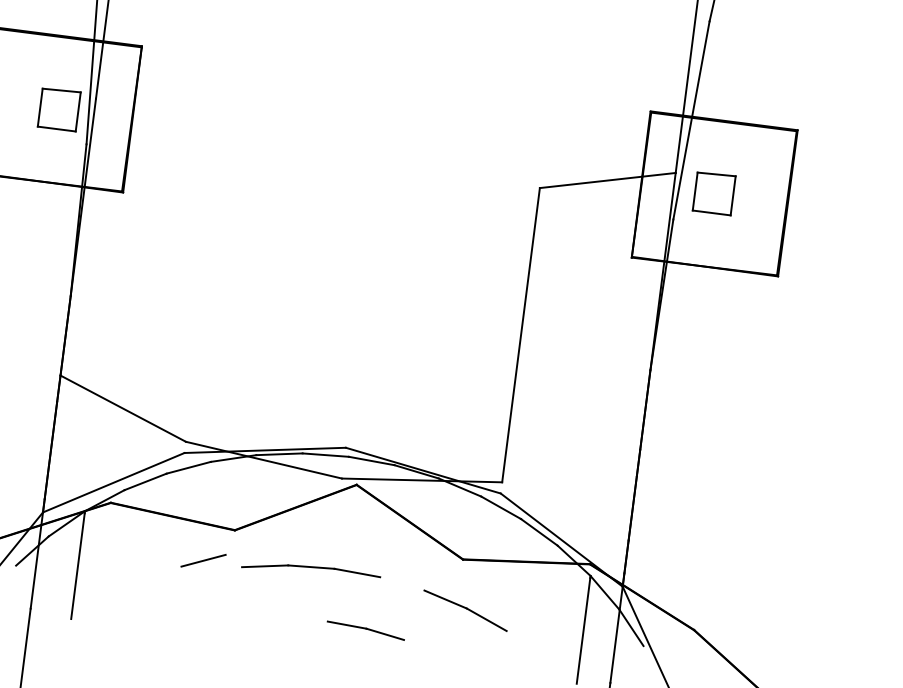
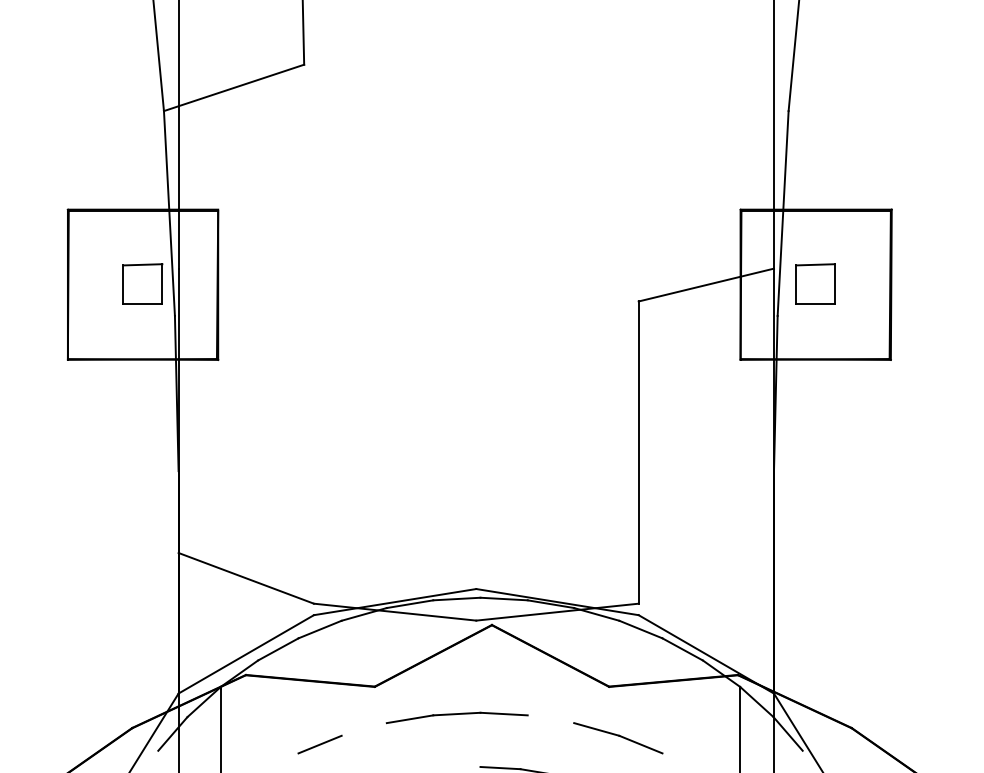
line: (203, 560) -> (319, 744), moved

